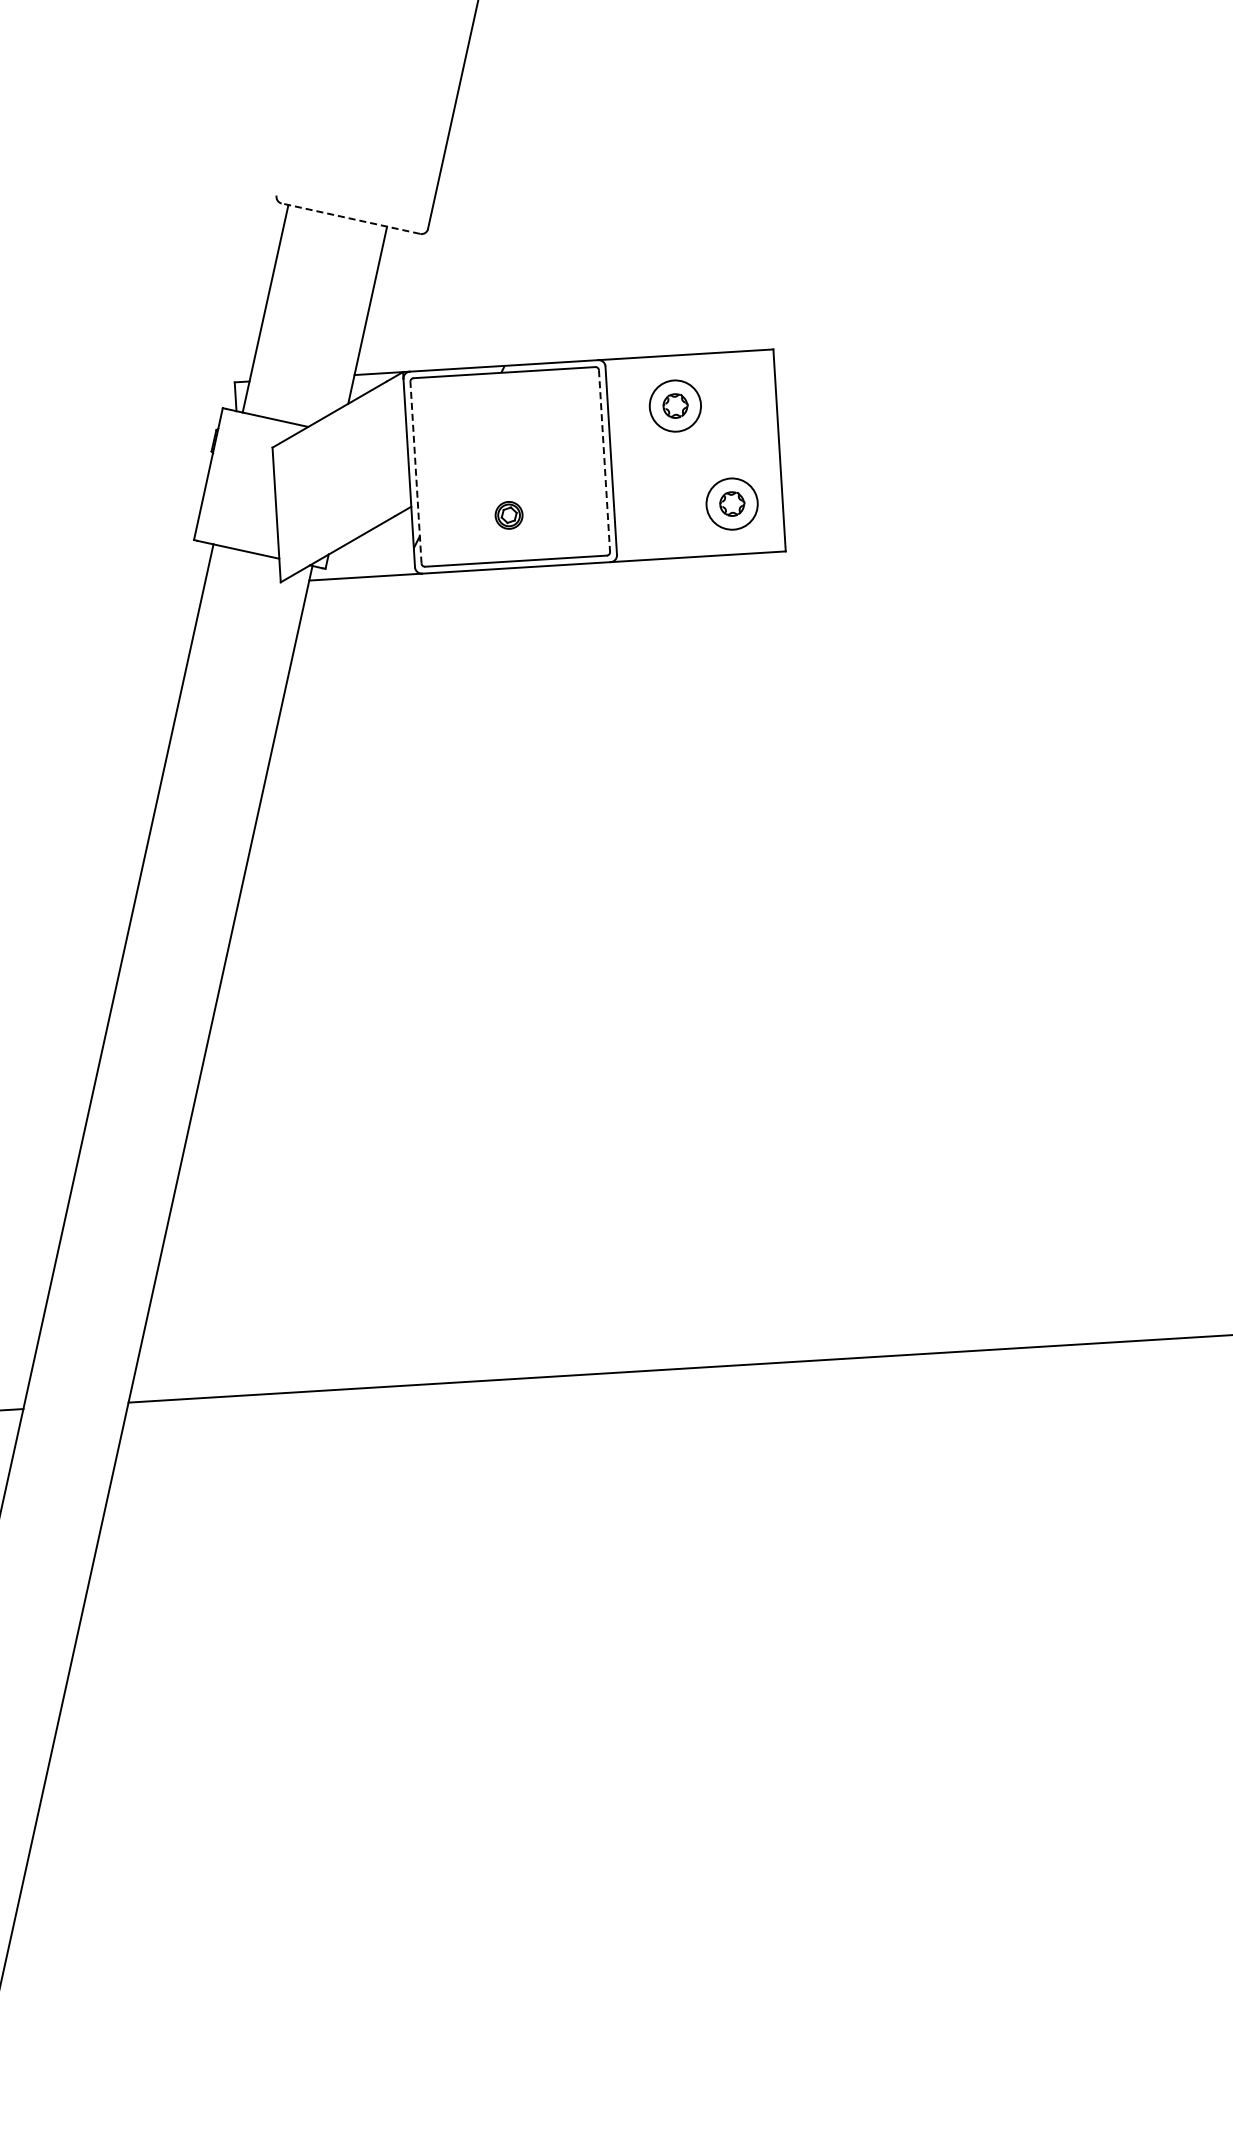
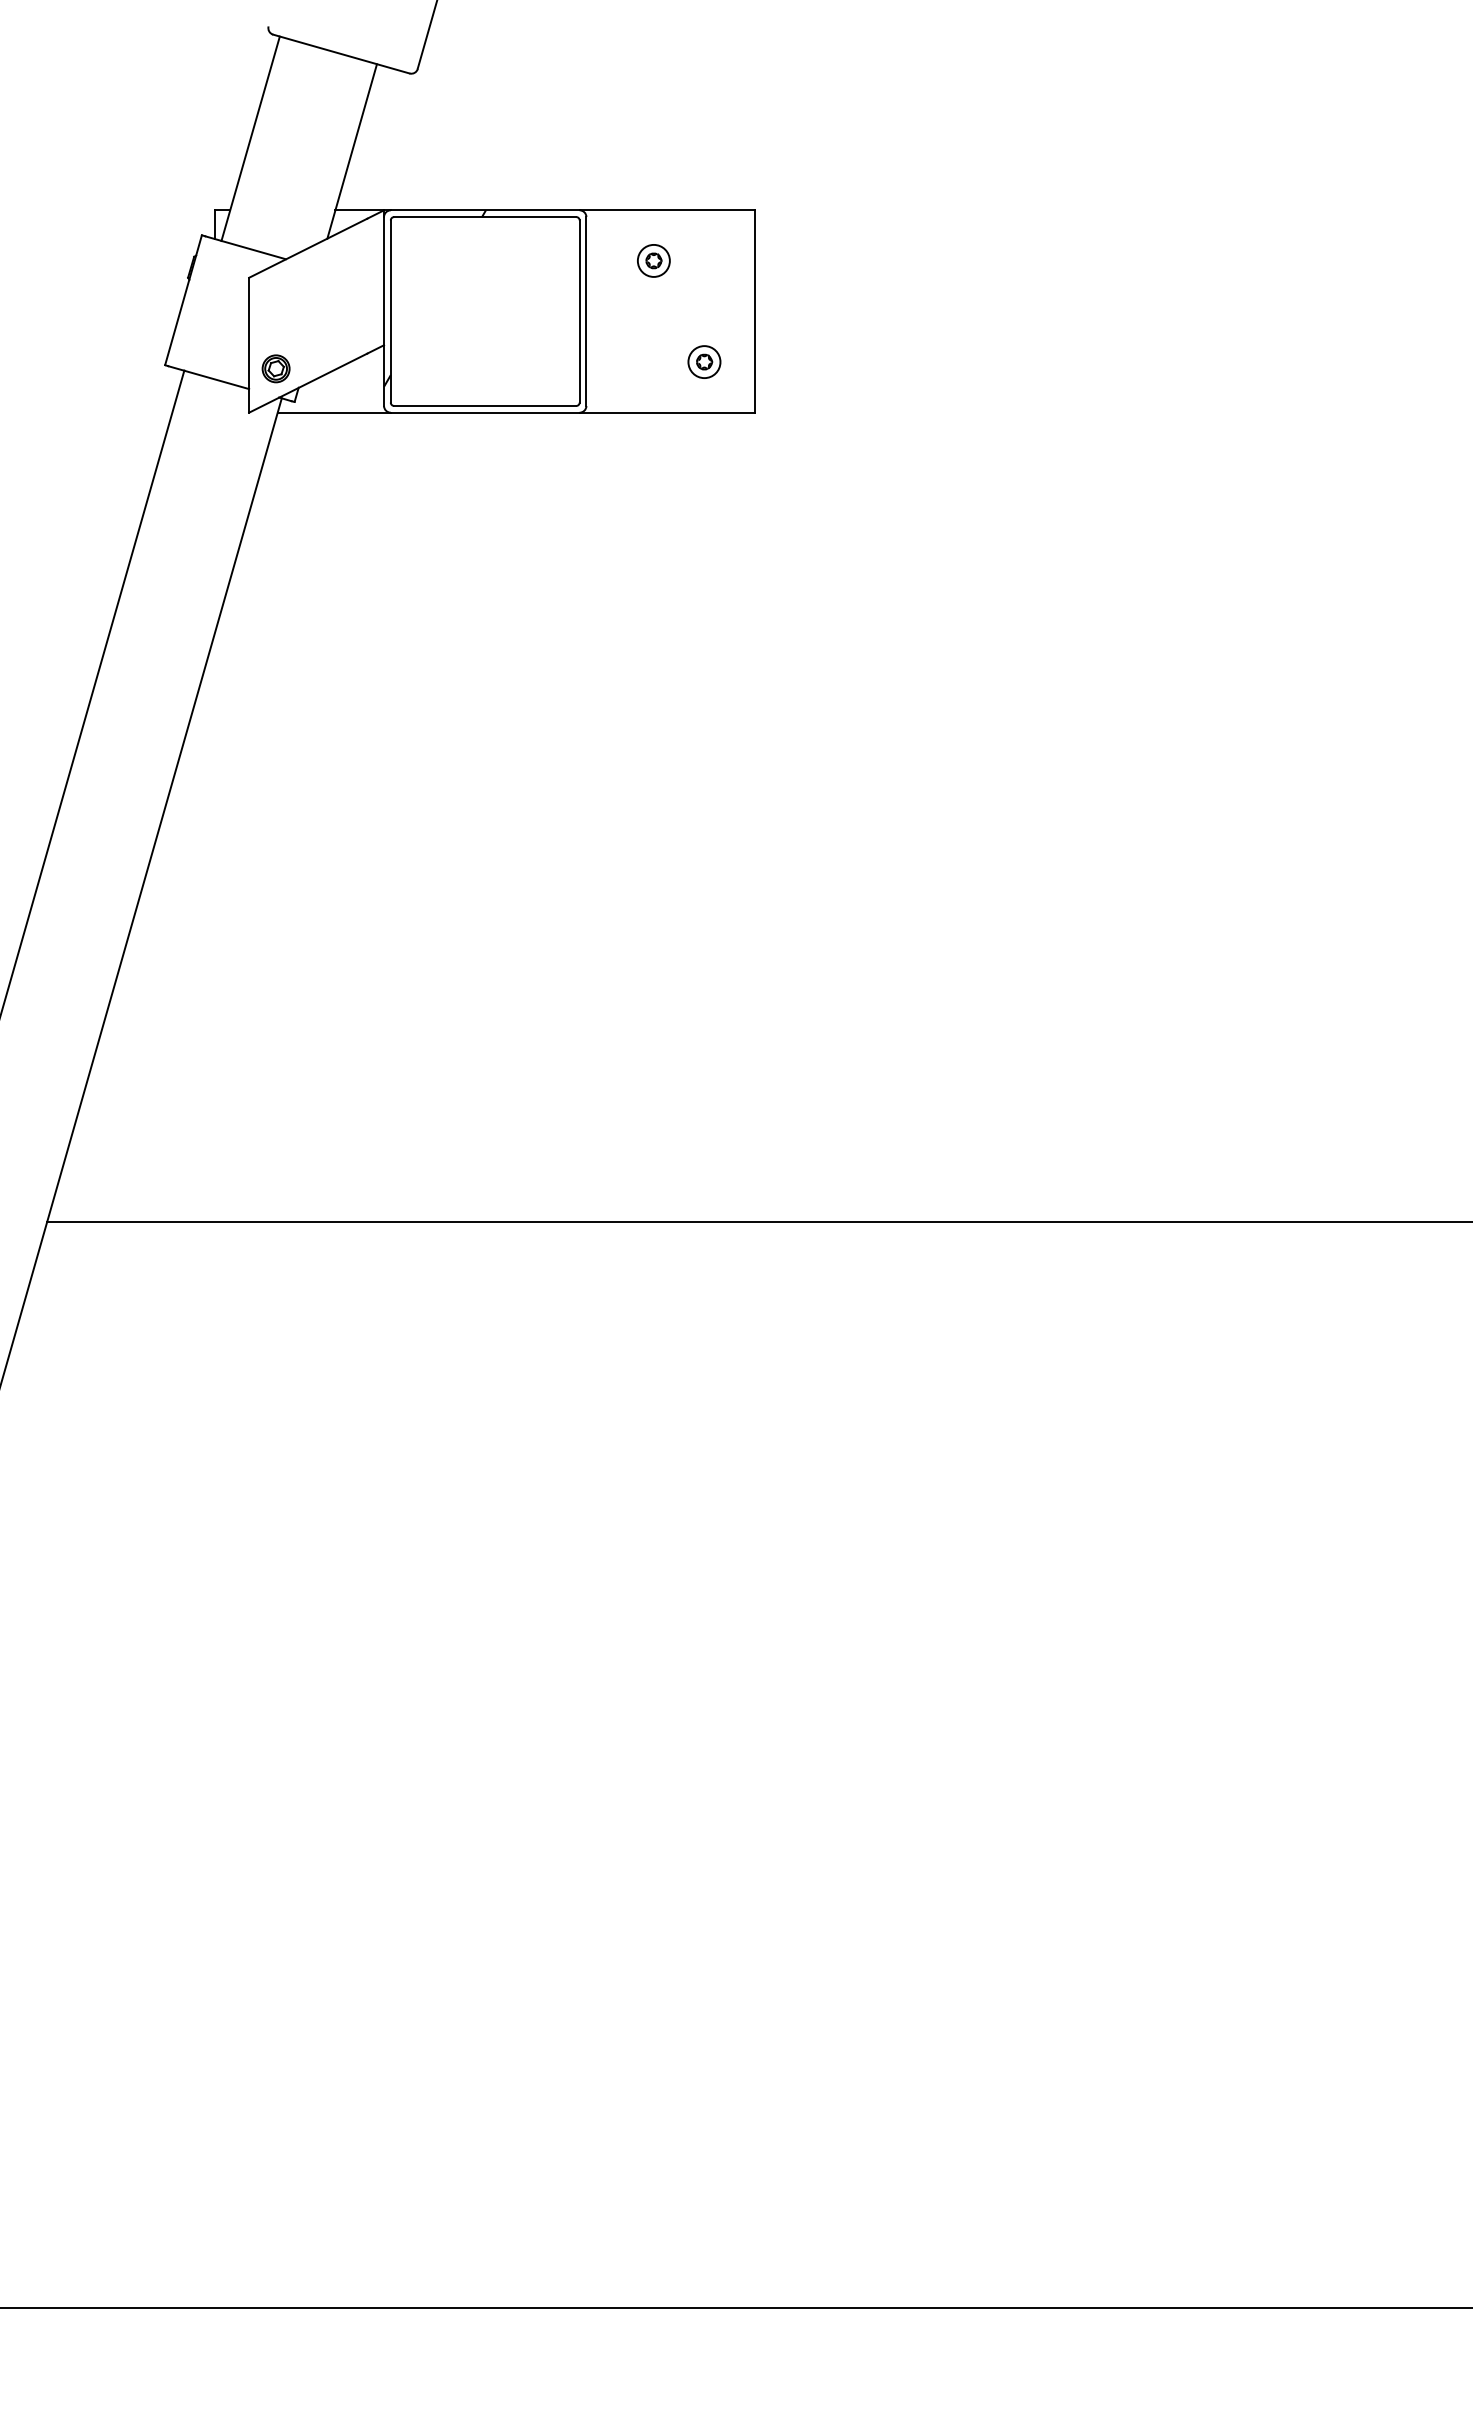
line: (351, 219) -> (341, 54), dashed -> solid
part: (675, 405) -> (653, 260), size x0.62
line: (604, 462) -> (579, 312), dashed -> solid
line: (415, 472) -> (390, 311), dashed -> solid
part: (732, 503) -> (704, 361), size x0.62
part: (508, 515) -> (275, 368), moved

